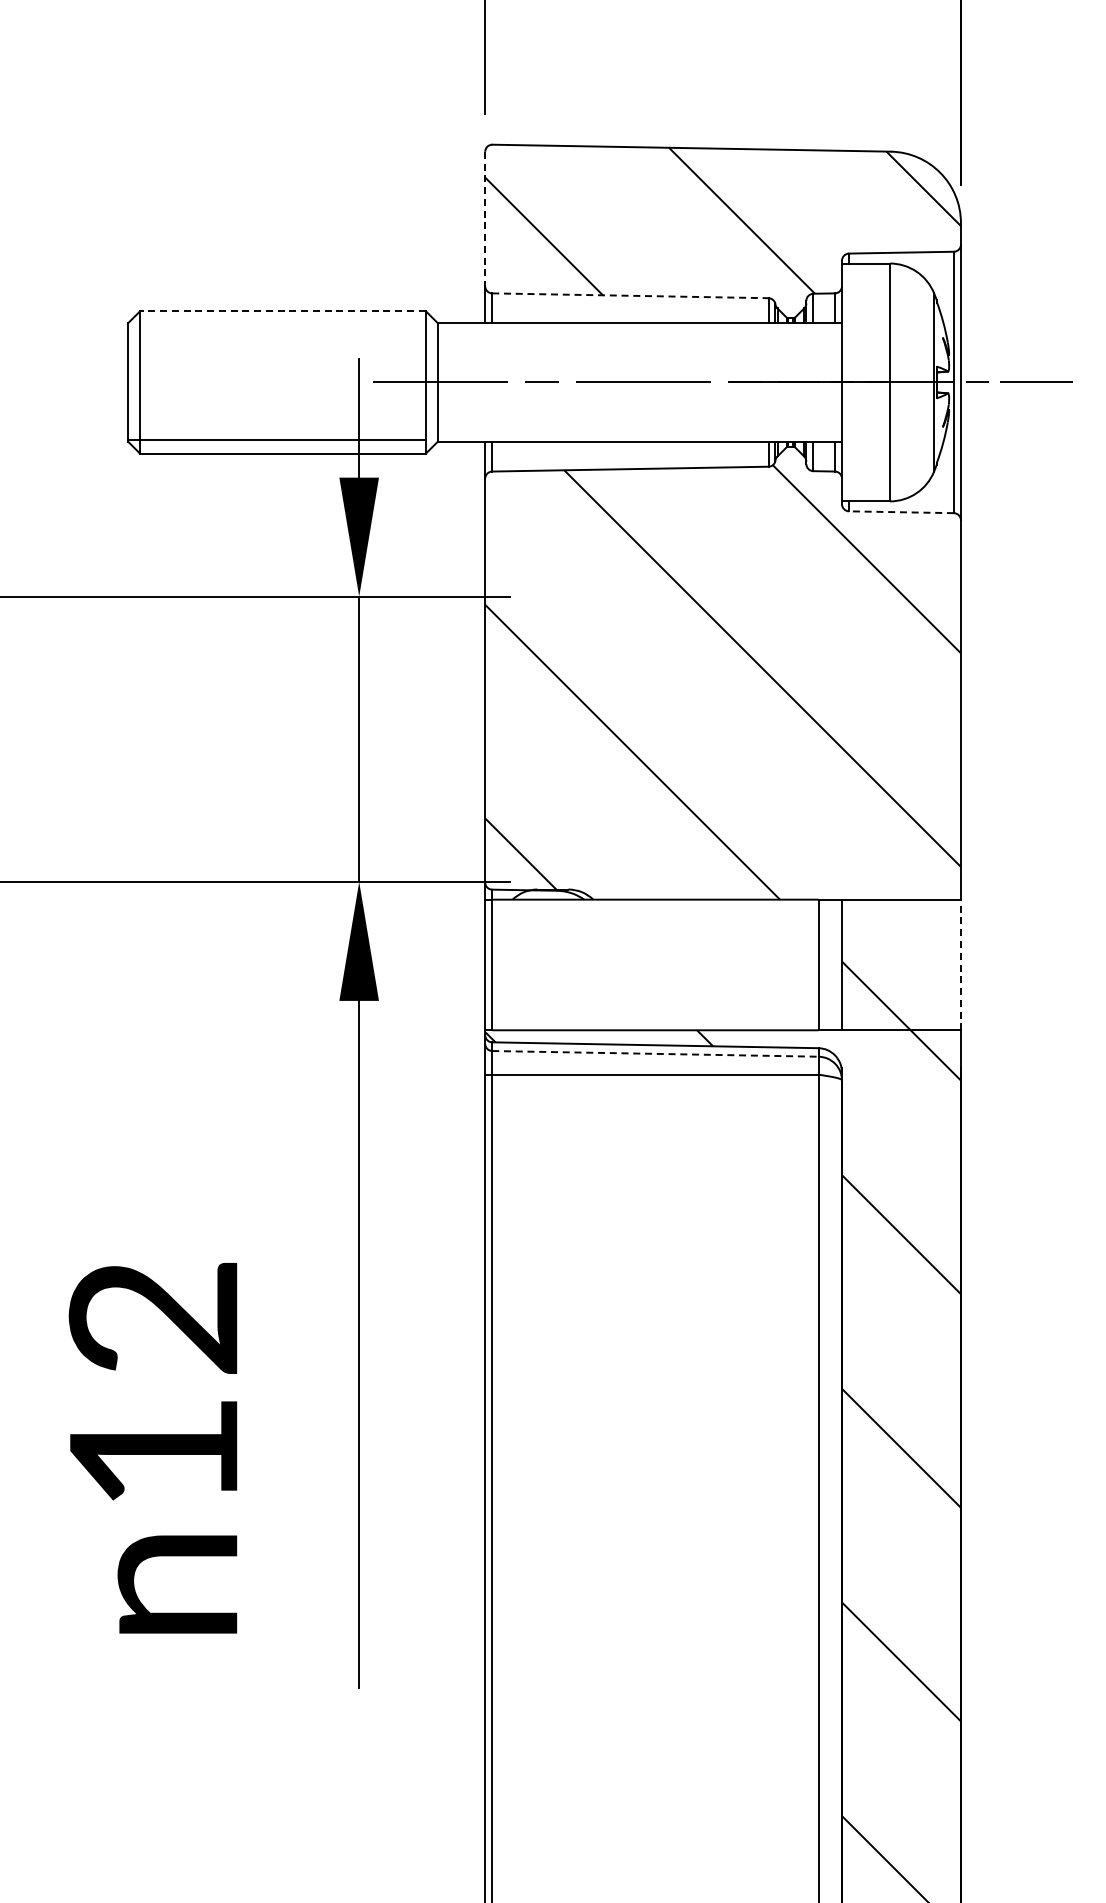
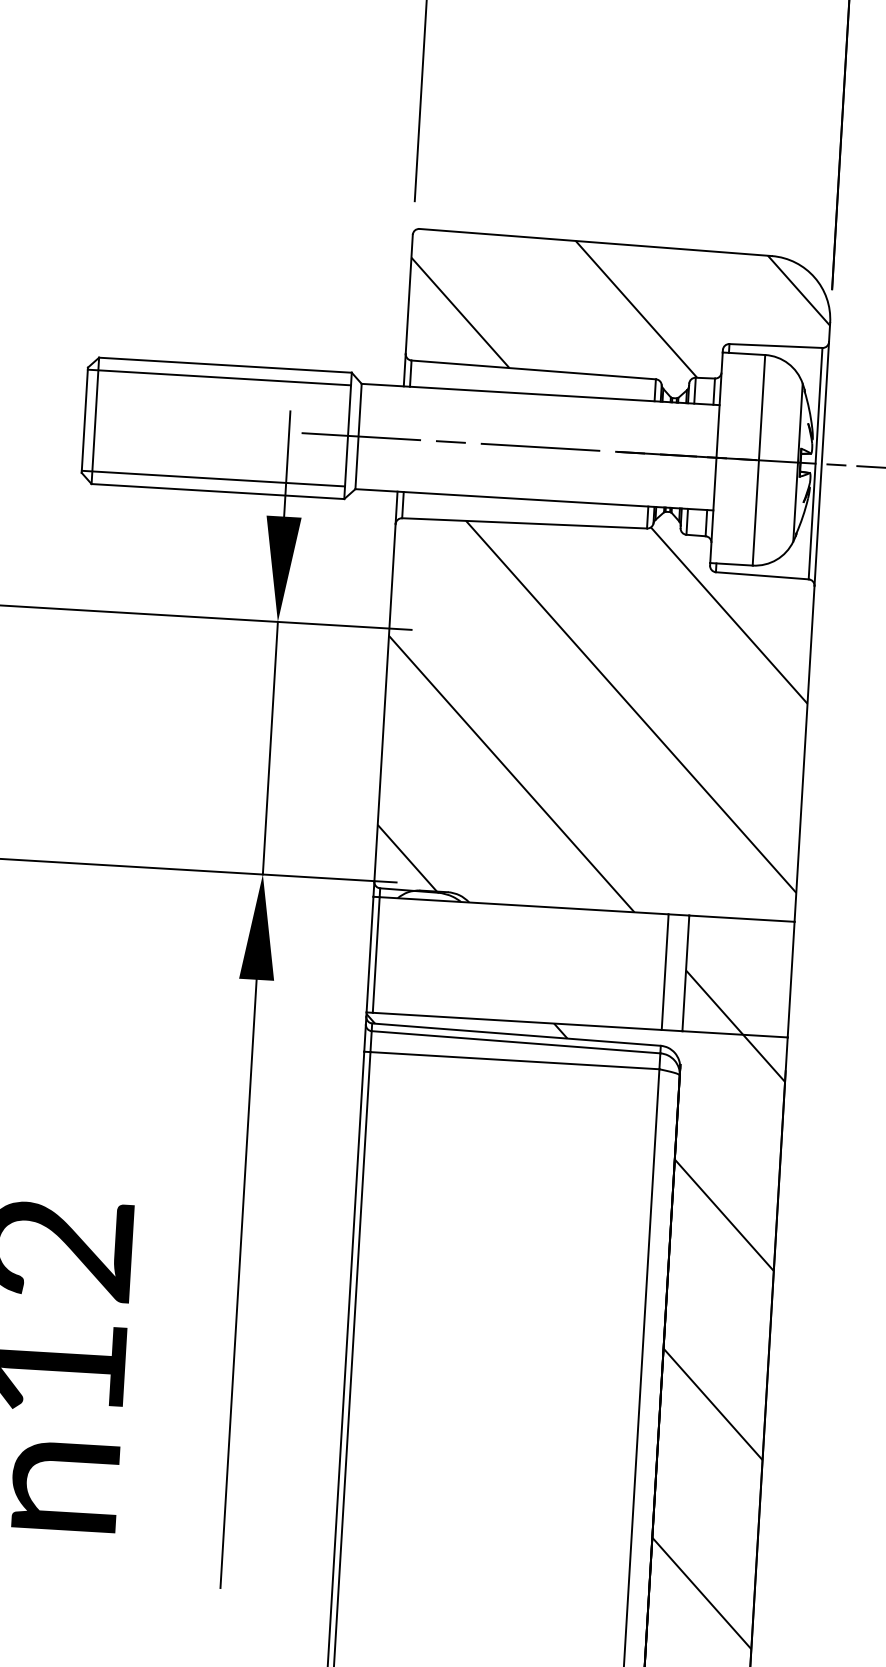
line: (485, 219) -> (409, 294), dashed -> solid
line: (630, 295) -> (533, 369), dashed -> solid
line: (283, 311) -> (225, 365), dashed -> solid
line: (276, 325) -> (218, 377), added
line: (900, 512) -> (761, 575), dashed -> solid
line: (960, 964) -> (790, 979), dashed -> solid
line: (655, 1053) -> (516, 1041), dashed -> solid

